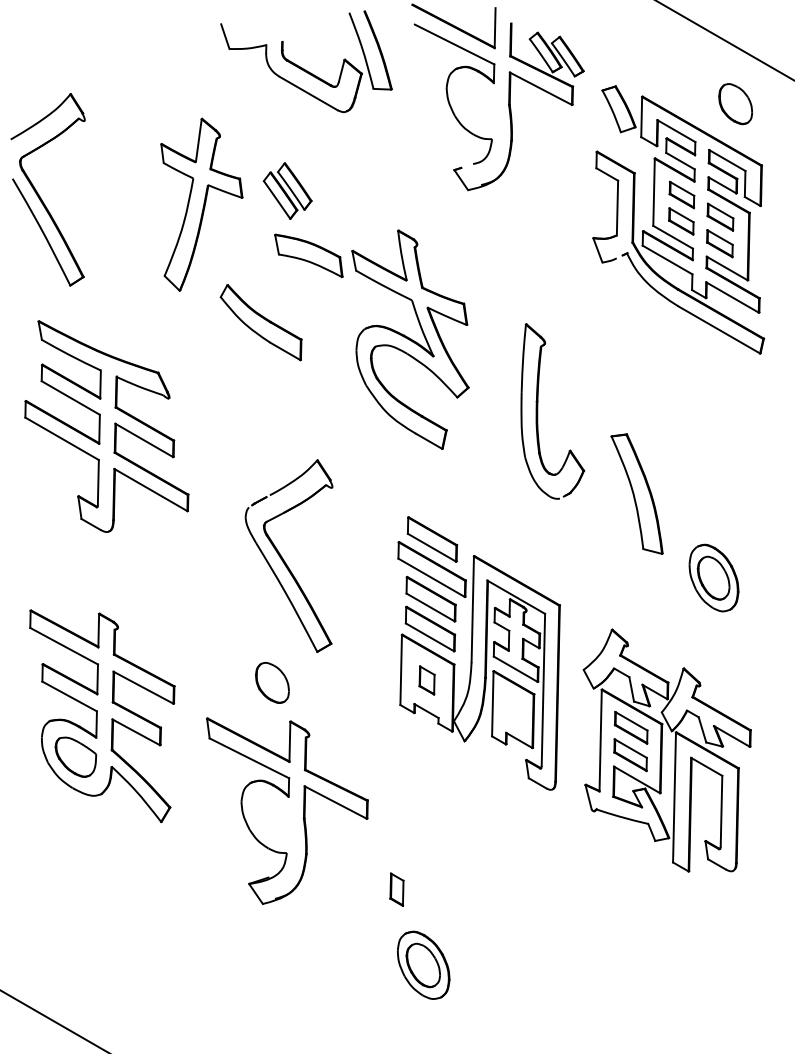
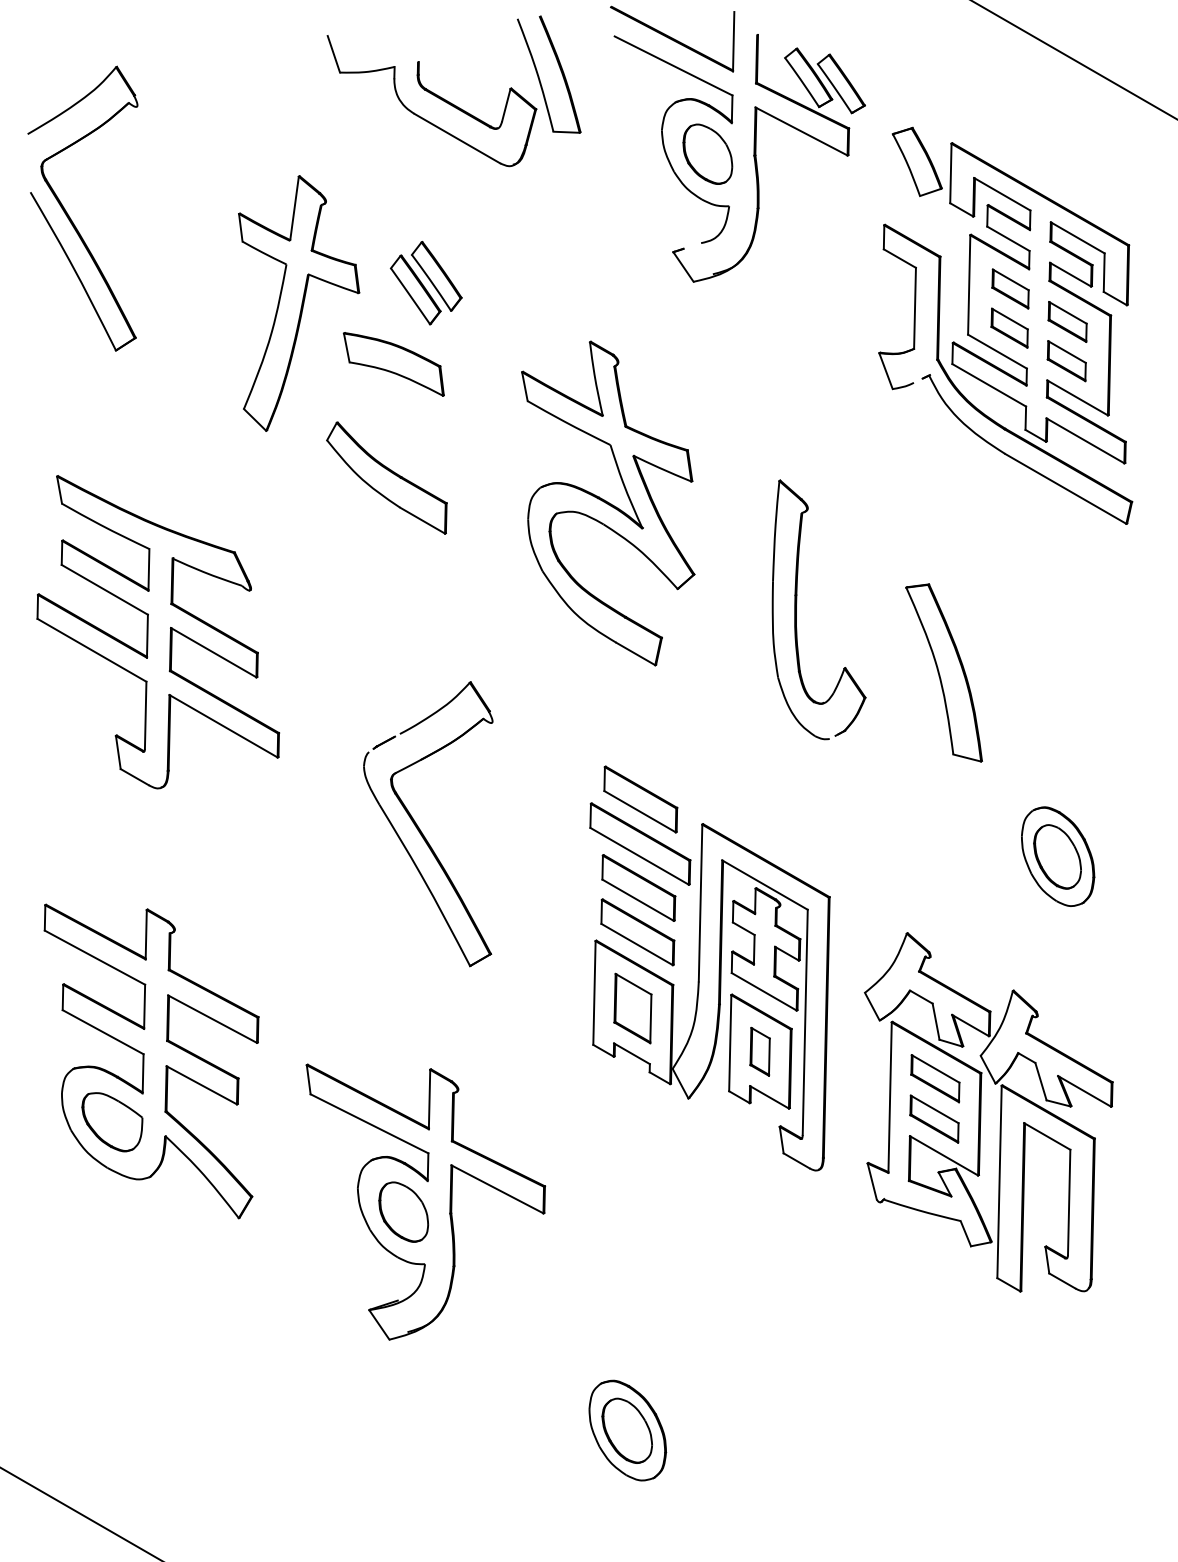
part: (735, 104) -> (707, 154), moved
part: (39, 194) -> (70, 215), moved
part: (308, 255) -> (393, 363), moved
part: (636, 493) -> (943, 672), moved
part: (426, 680) -> (631, 1008), size x1.67
part: (272, 682) -> (403, 1211), moved
part: (396, 889) -> (759, 1051), moved

